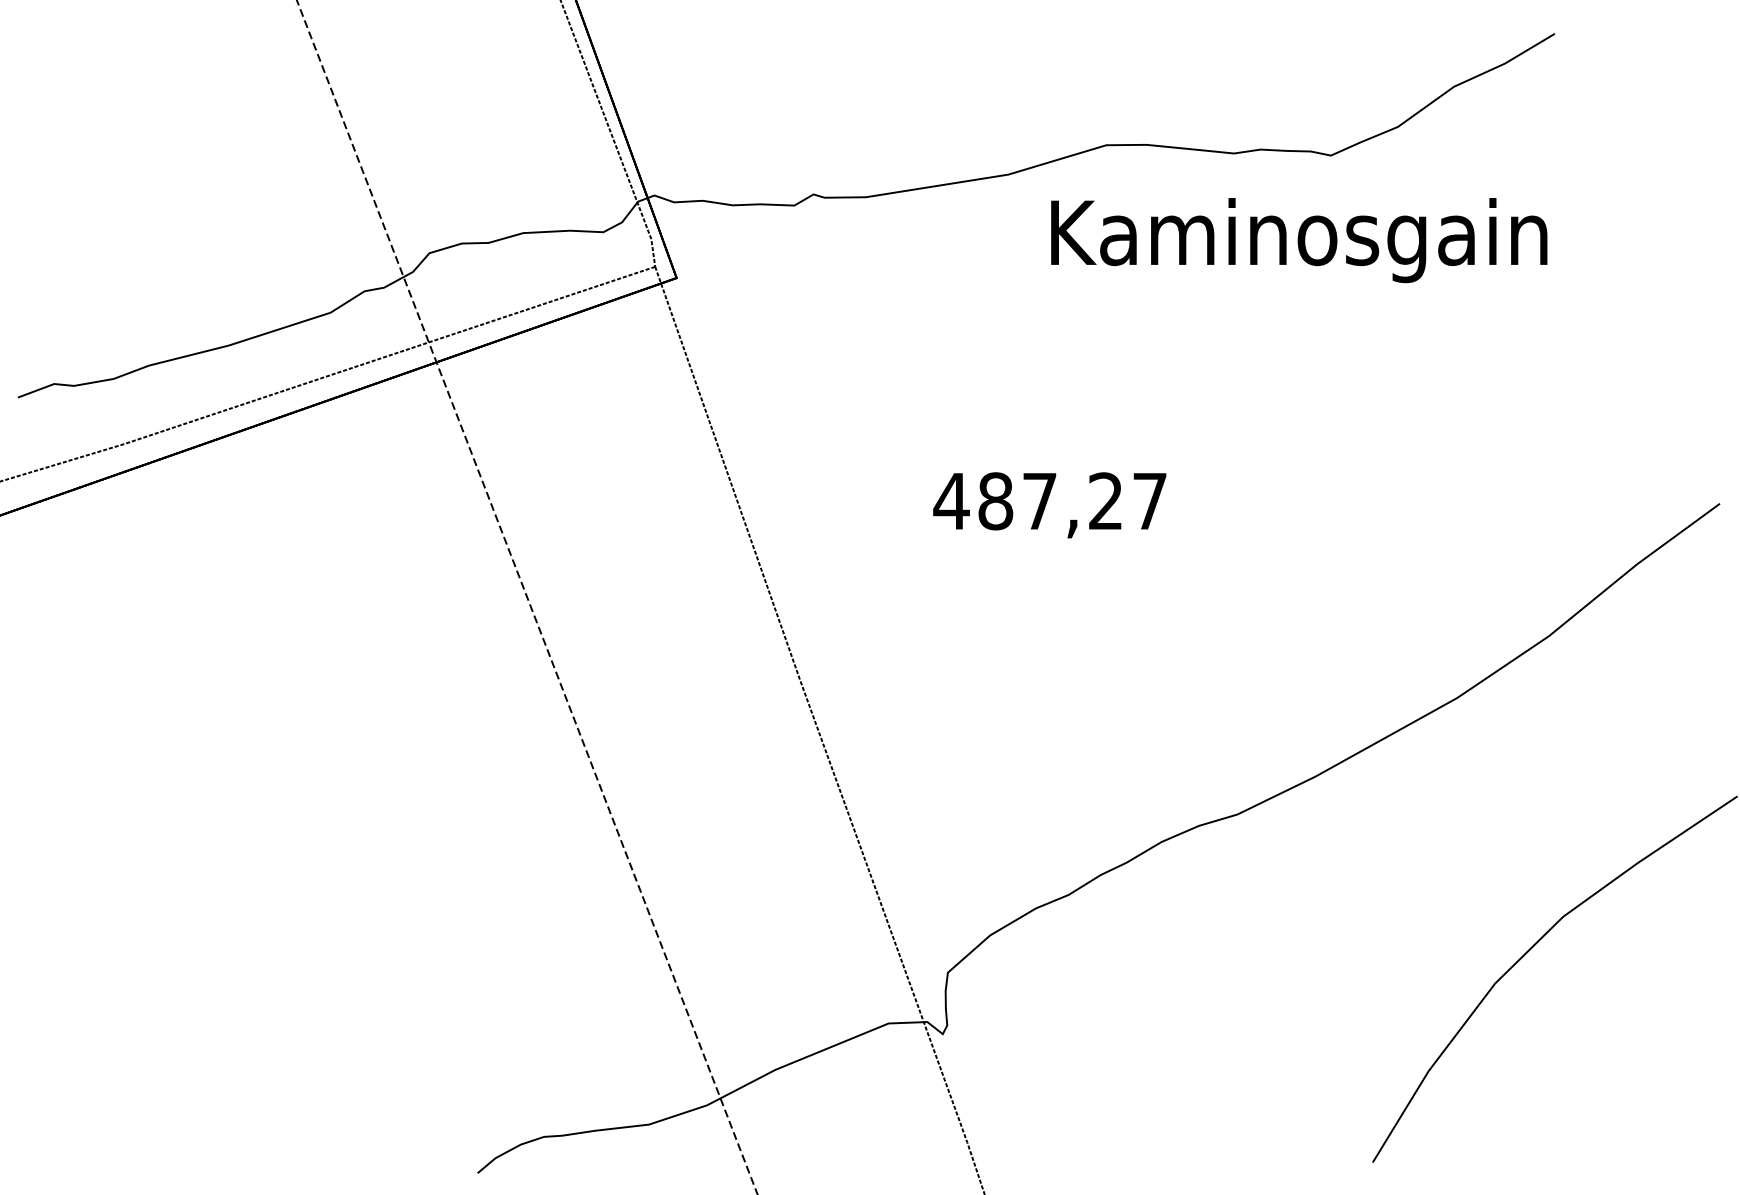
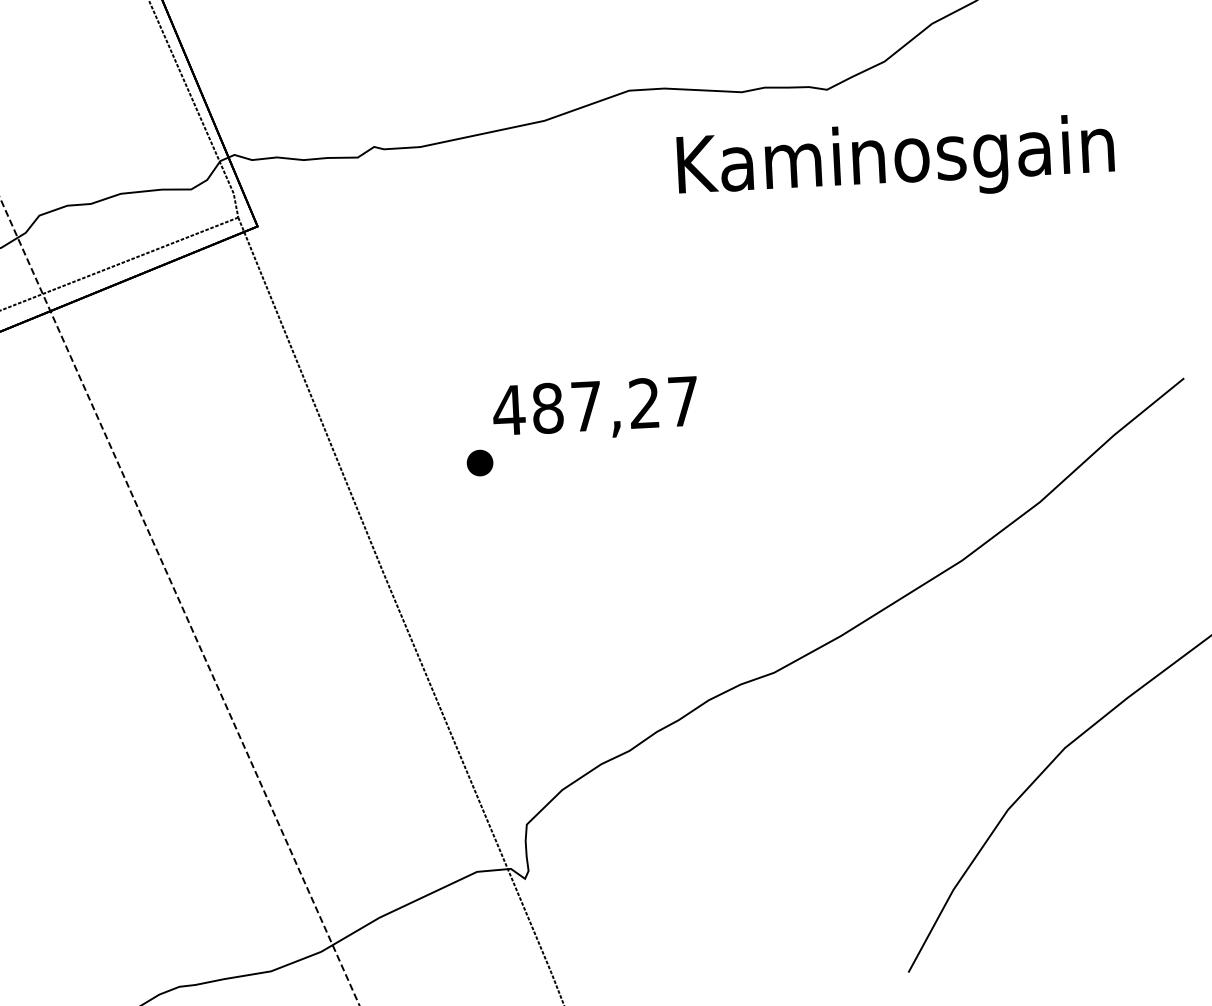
text: (1299, 240) -> (896, 161), moved
part: (915, 559) -> (479, 463), added

